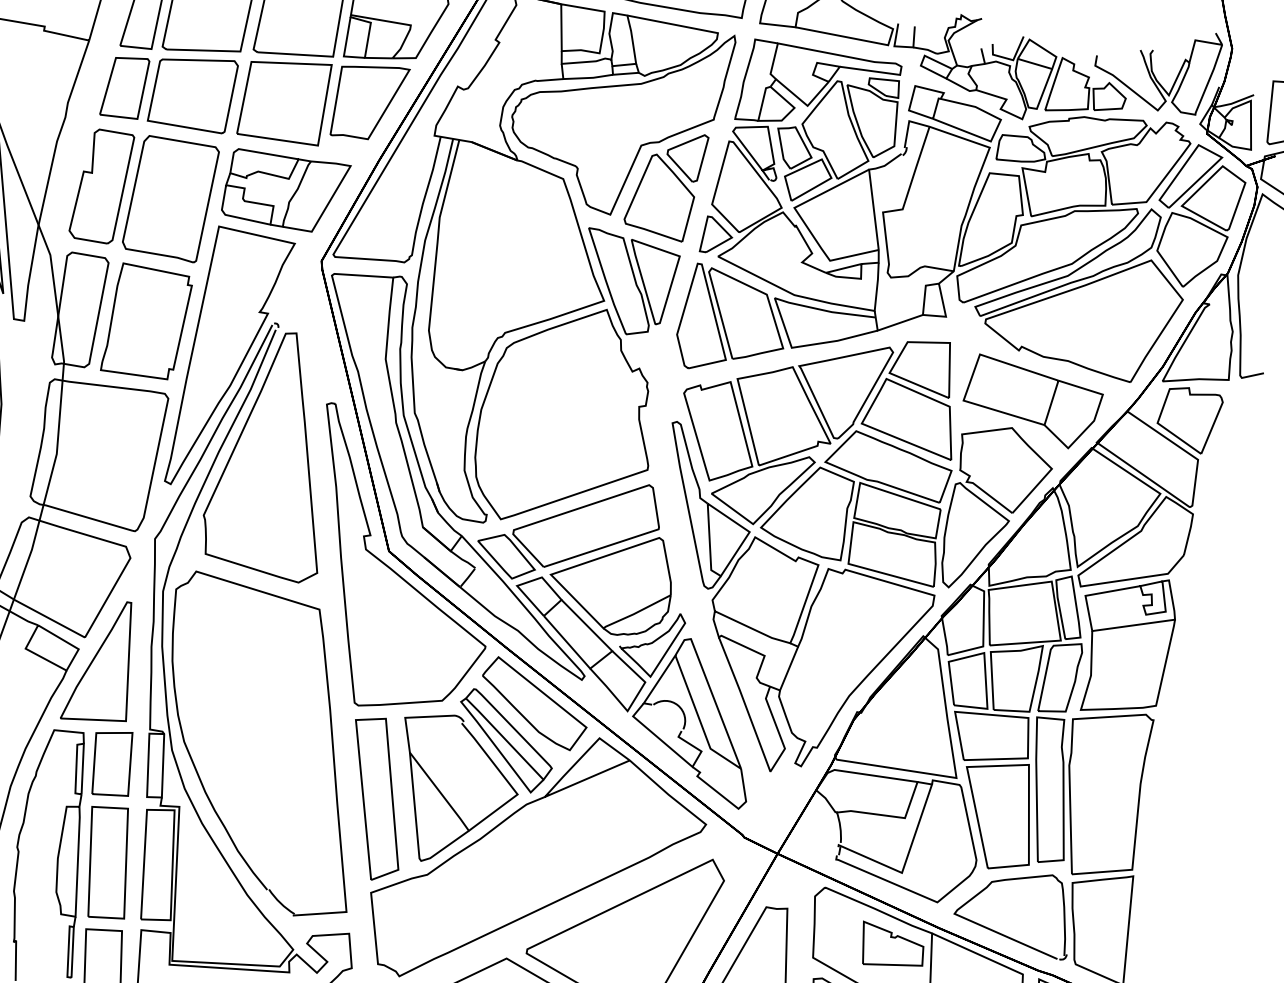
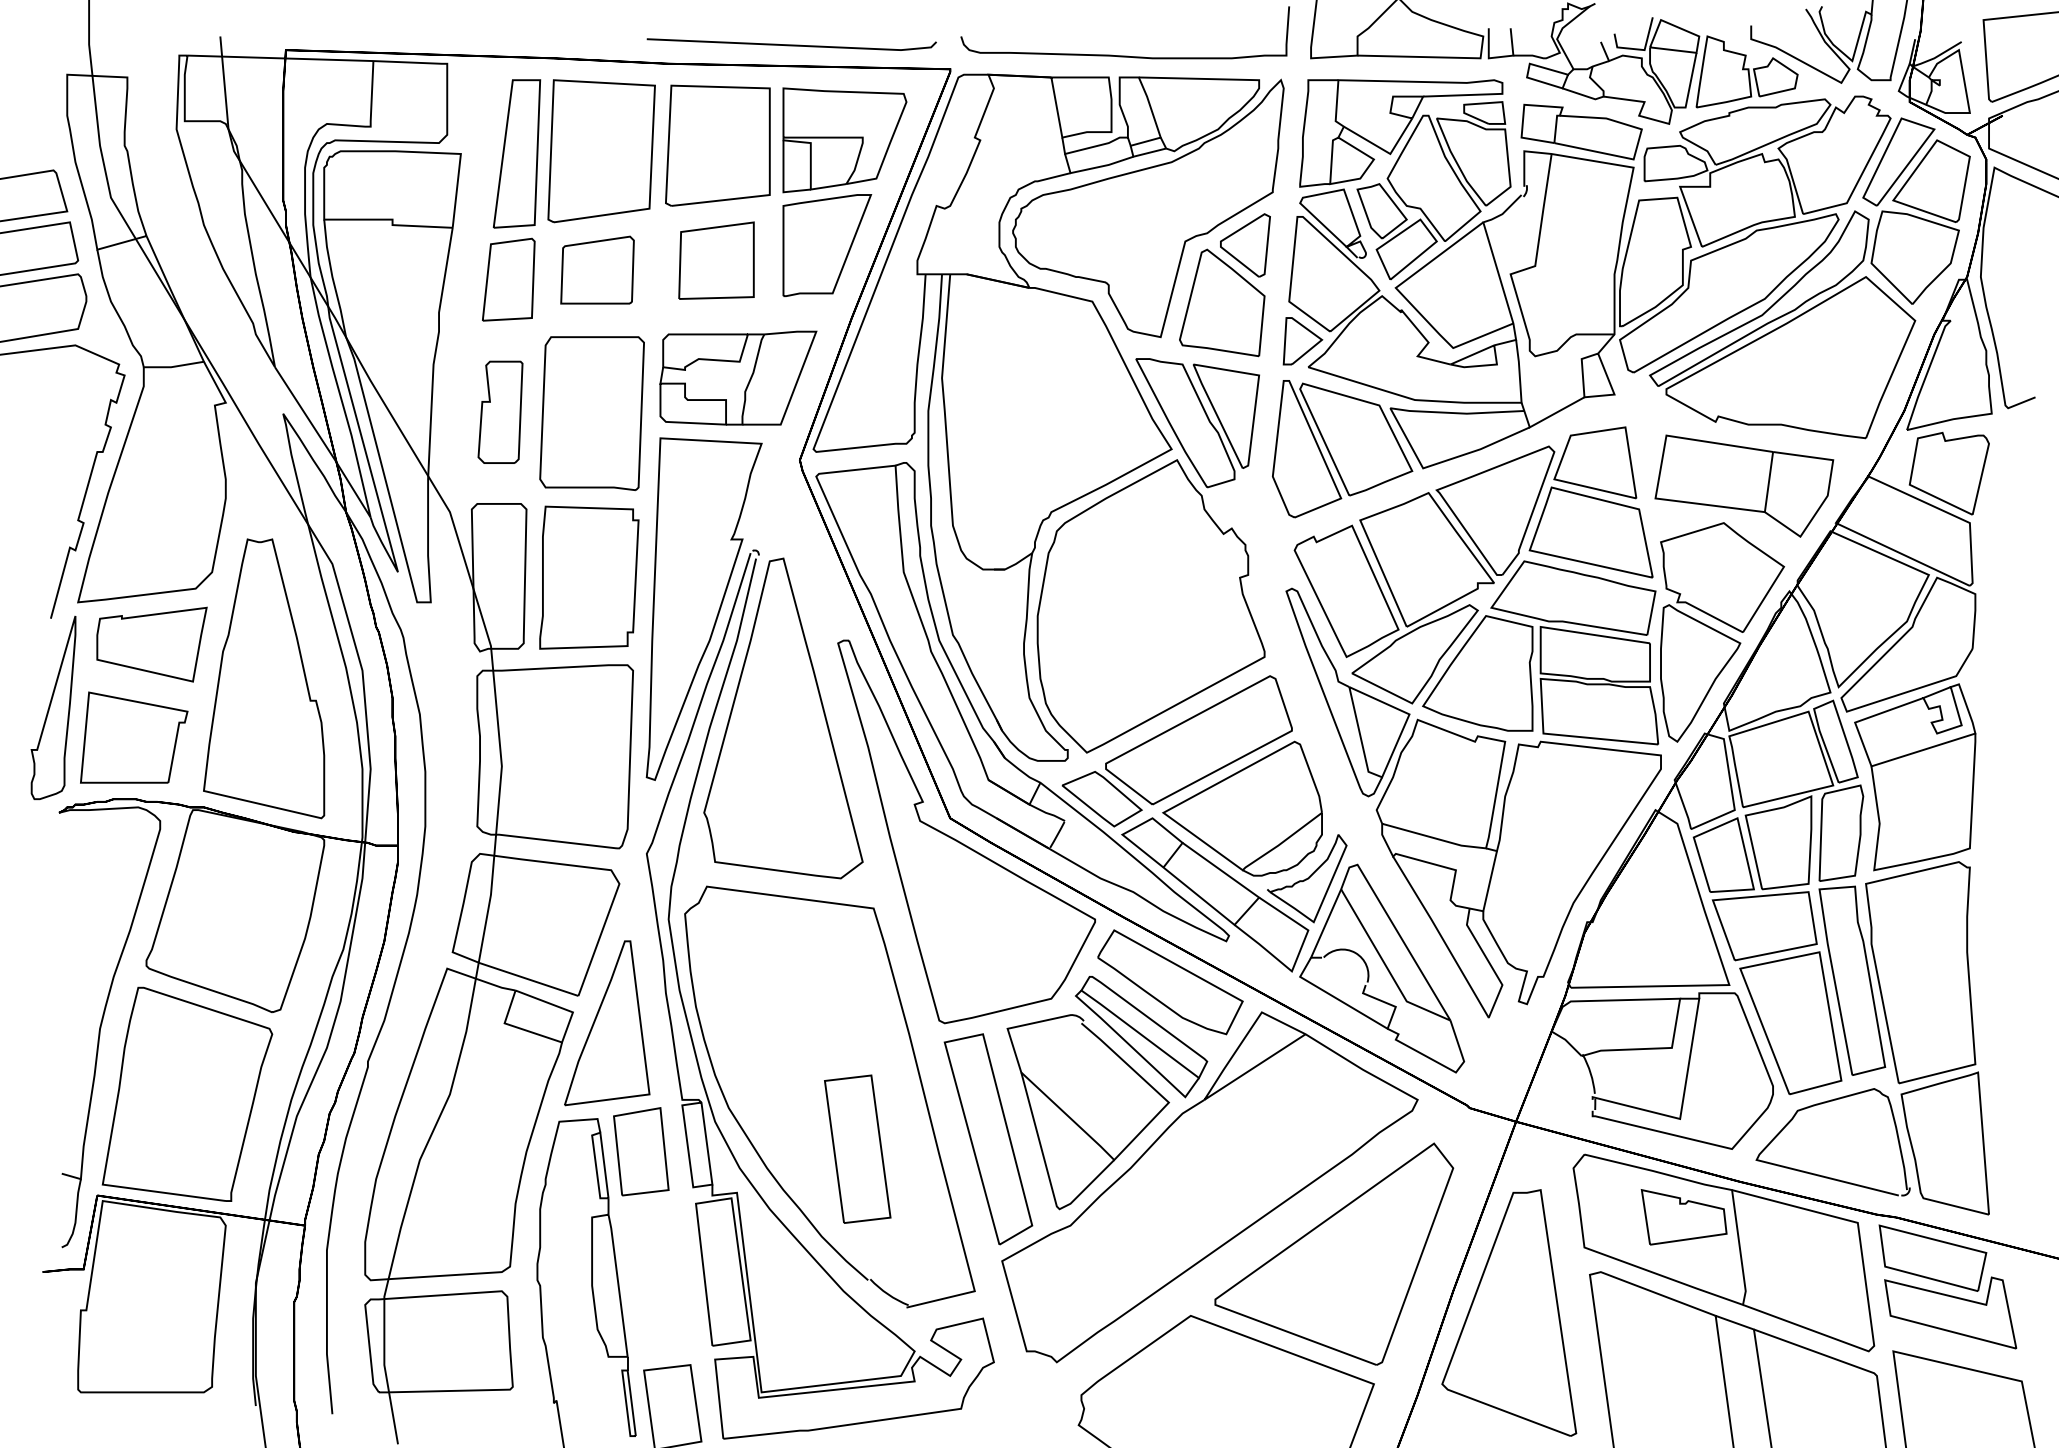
part: (193, 90) -> (597, 269), size x0.7
part: (284, 99) -> (716, 260), size x0.7
part: (101, 186) -> (500, 412), size x0.7
part: (108, 862) -> (857, 1148), moved

